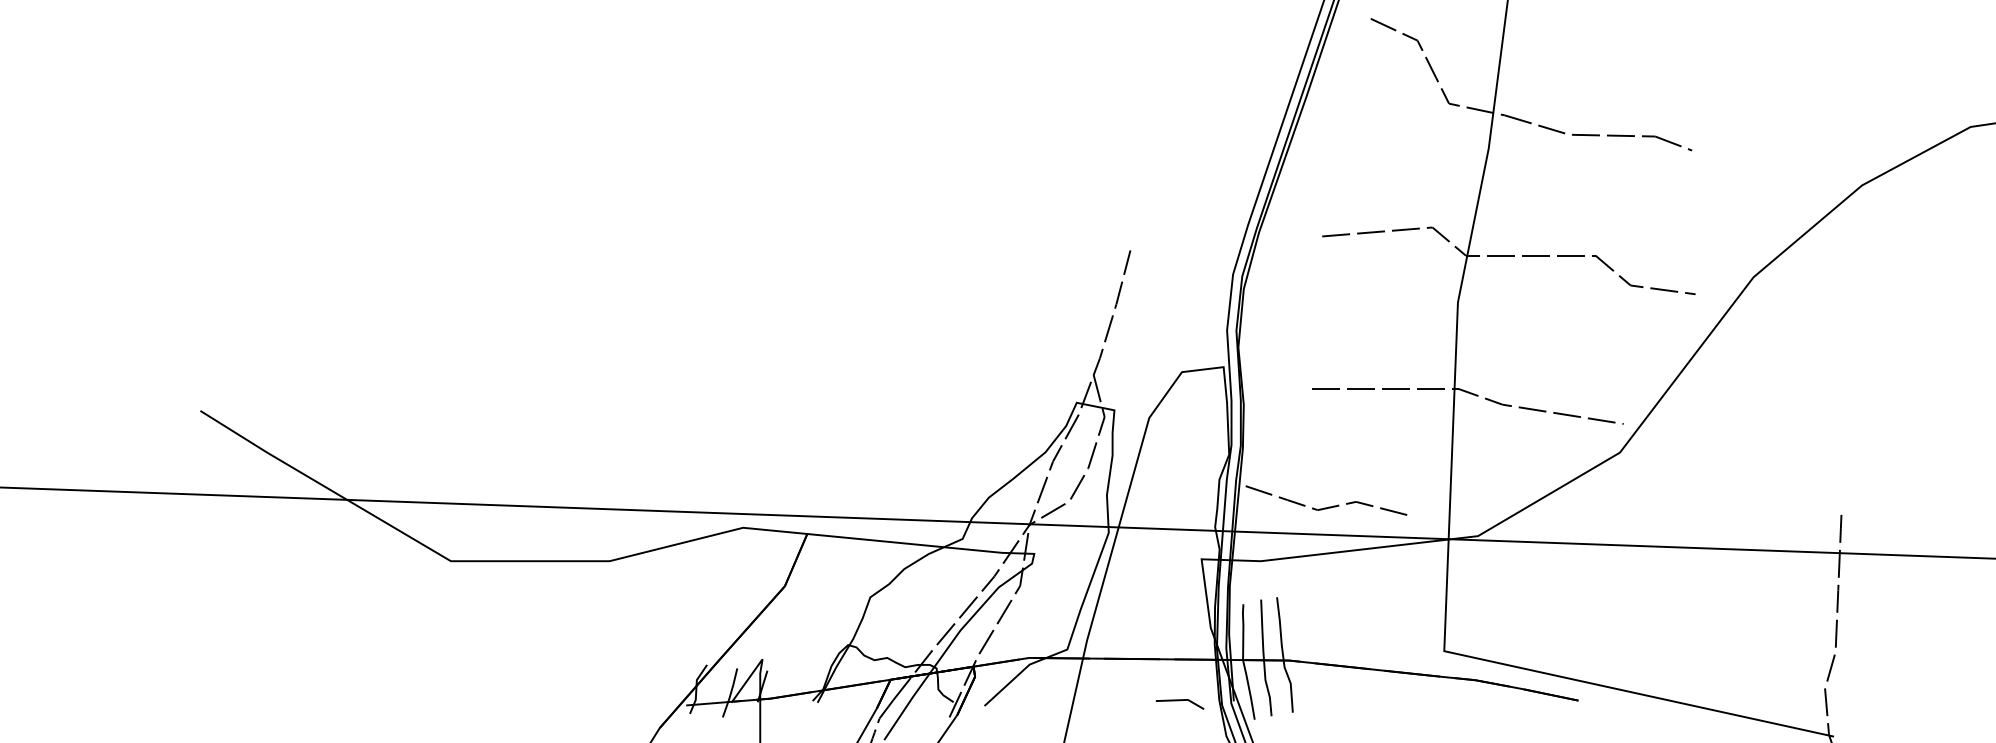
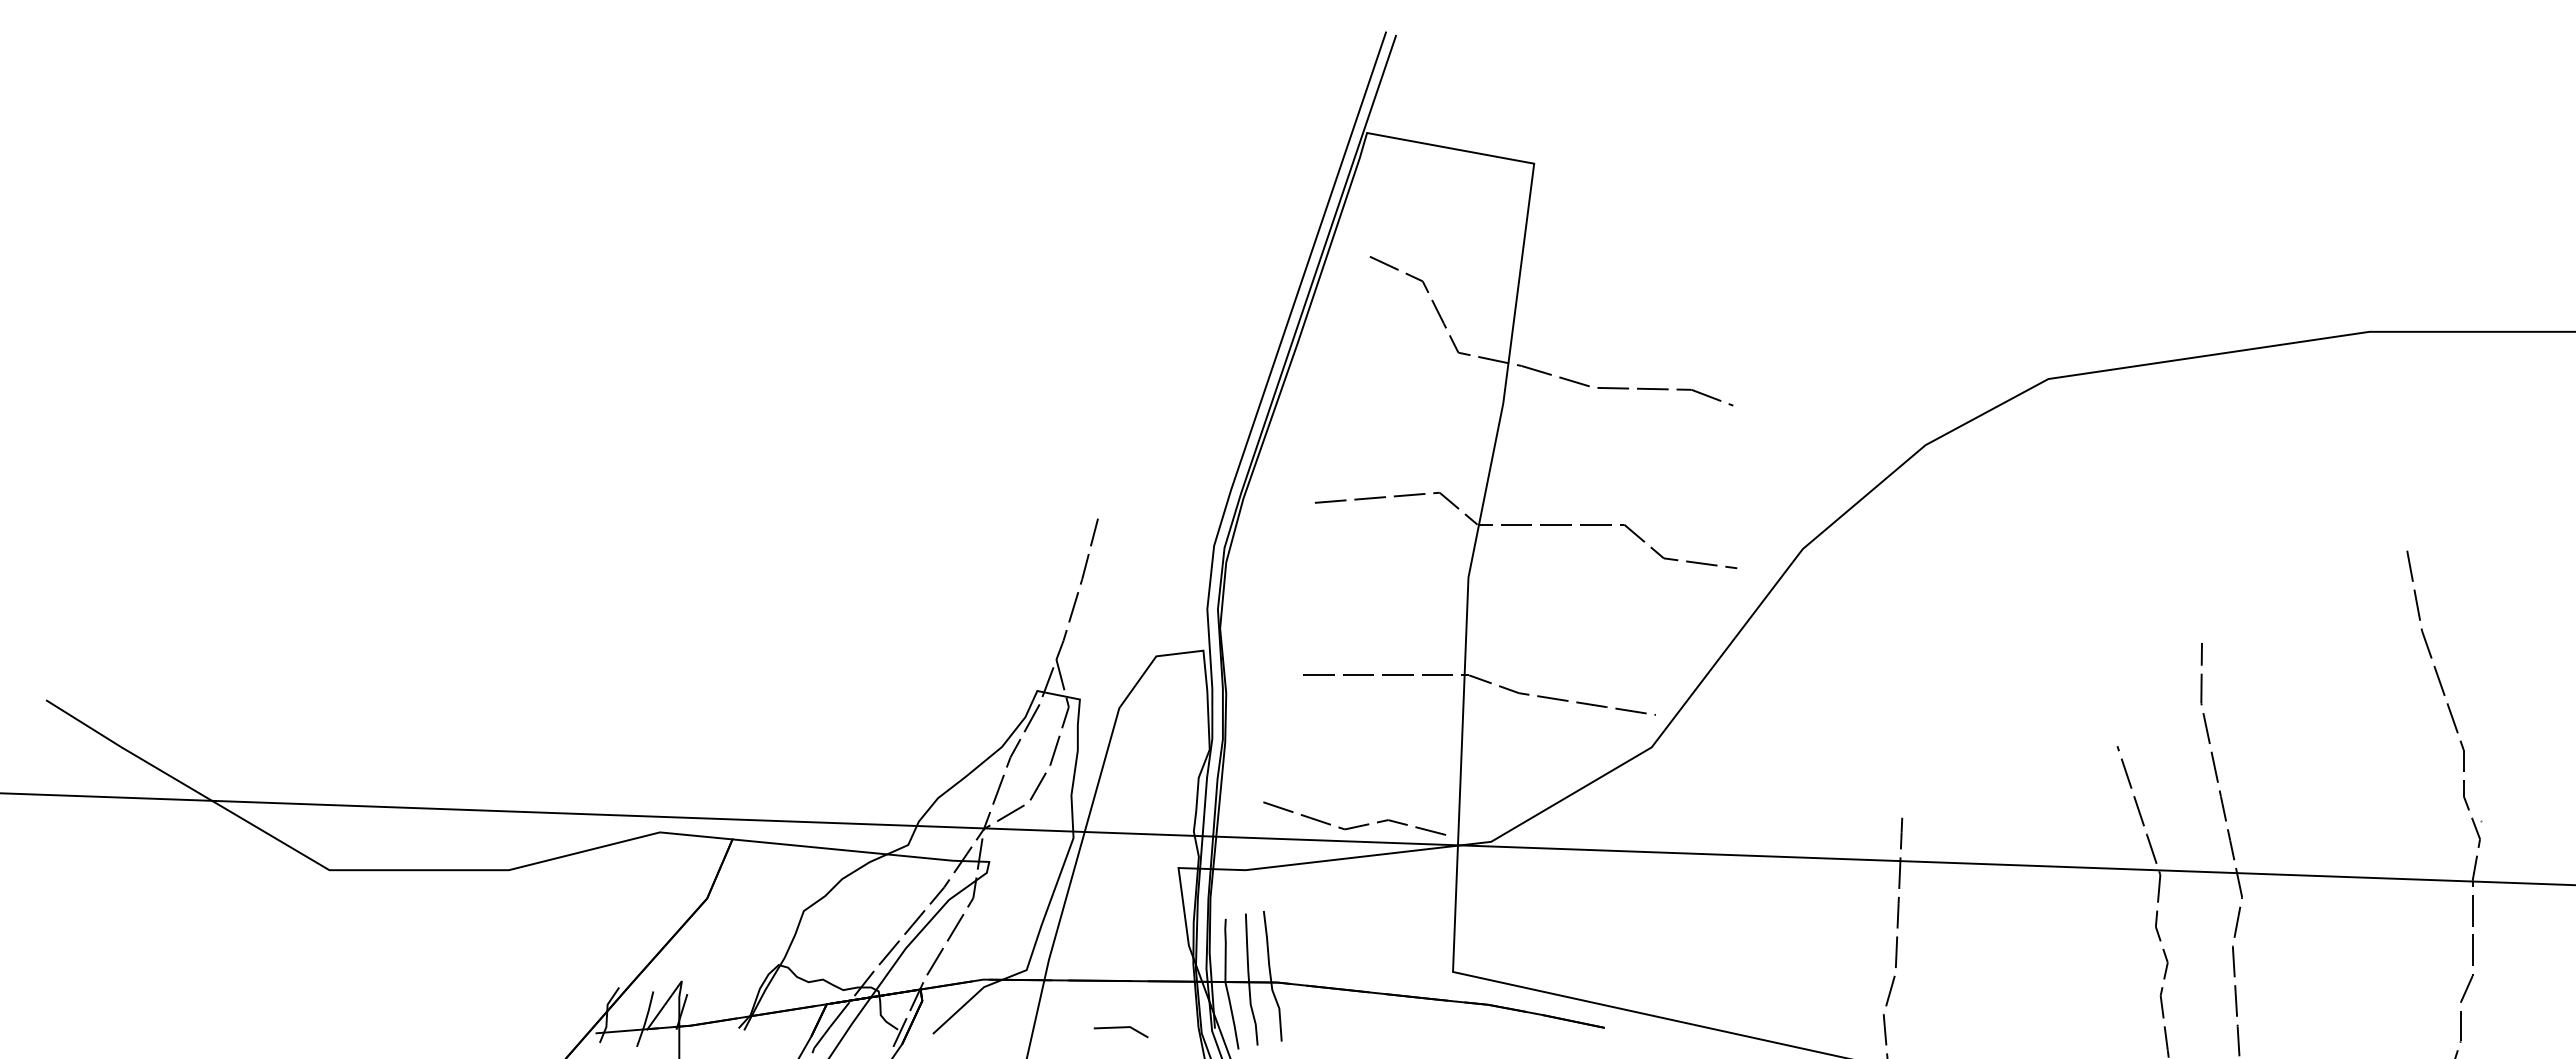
line: (1328, 506) -> (1357, 825), moved
line: (1179, 701) -> (1120, 1028), moved

